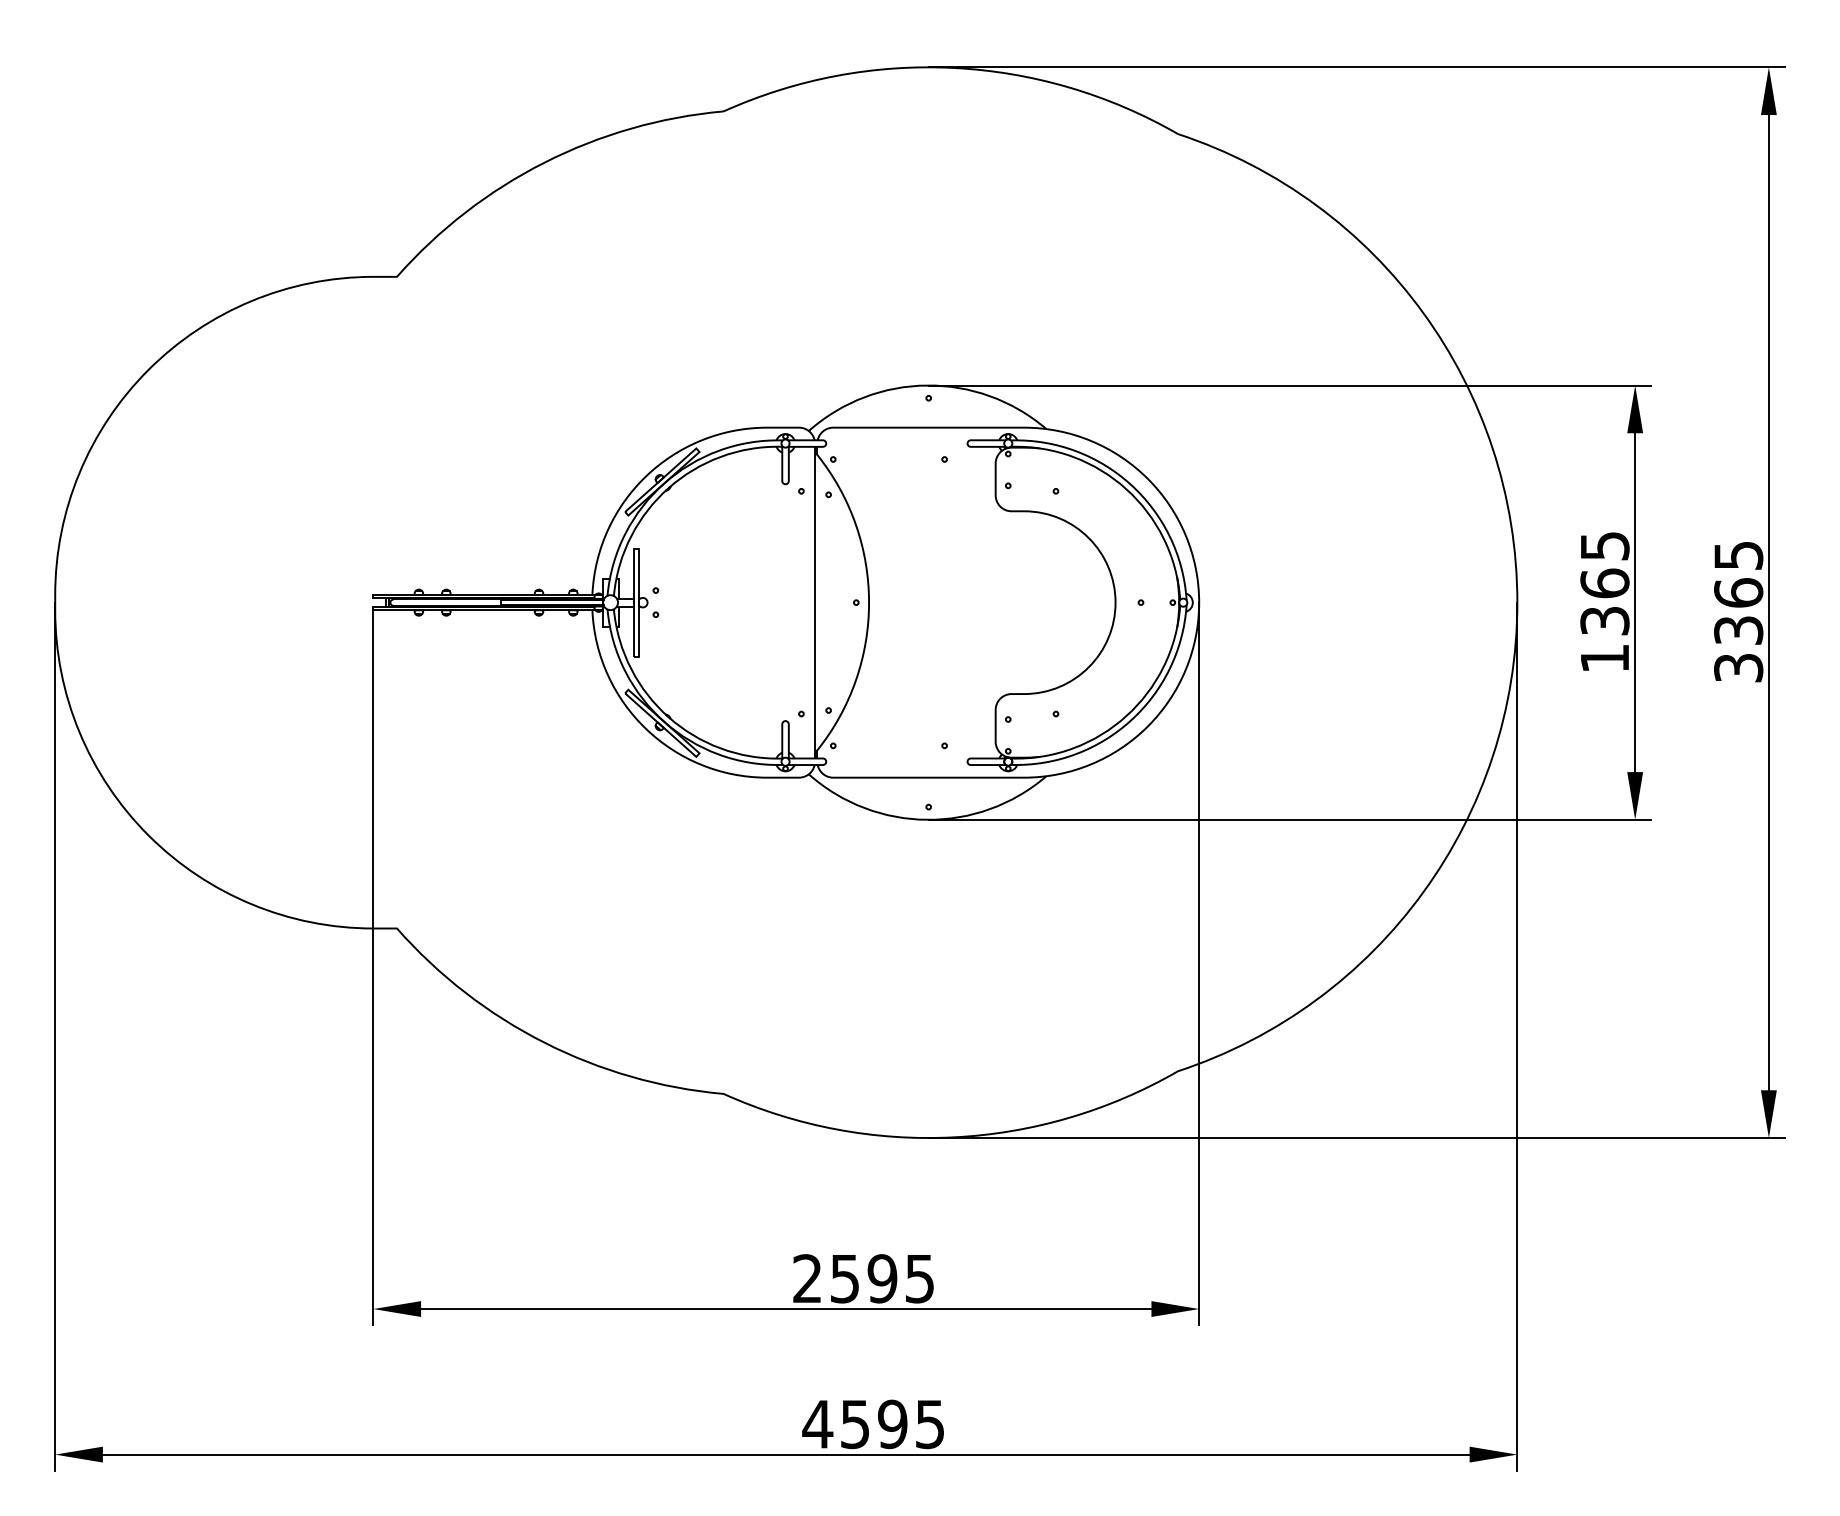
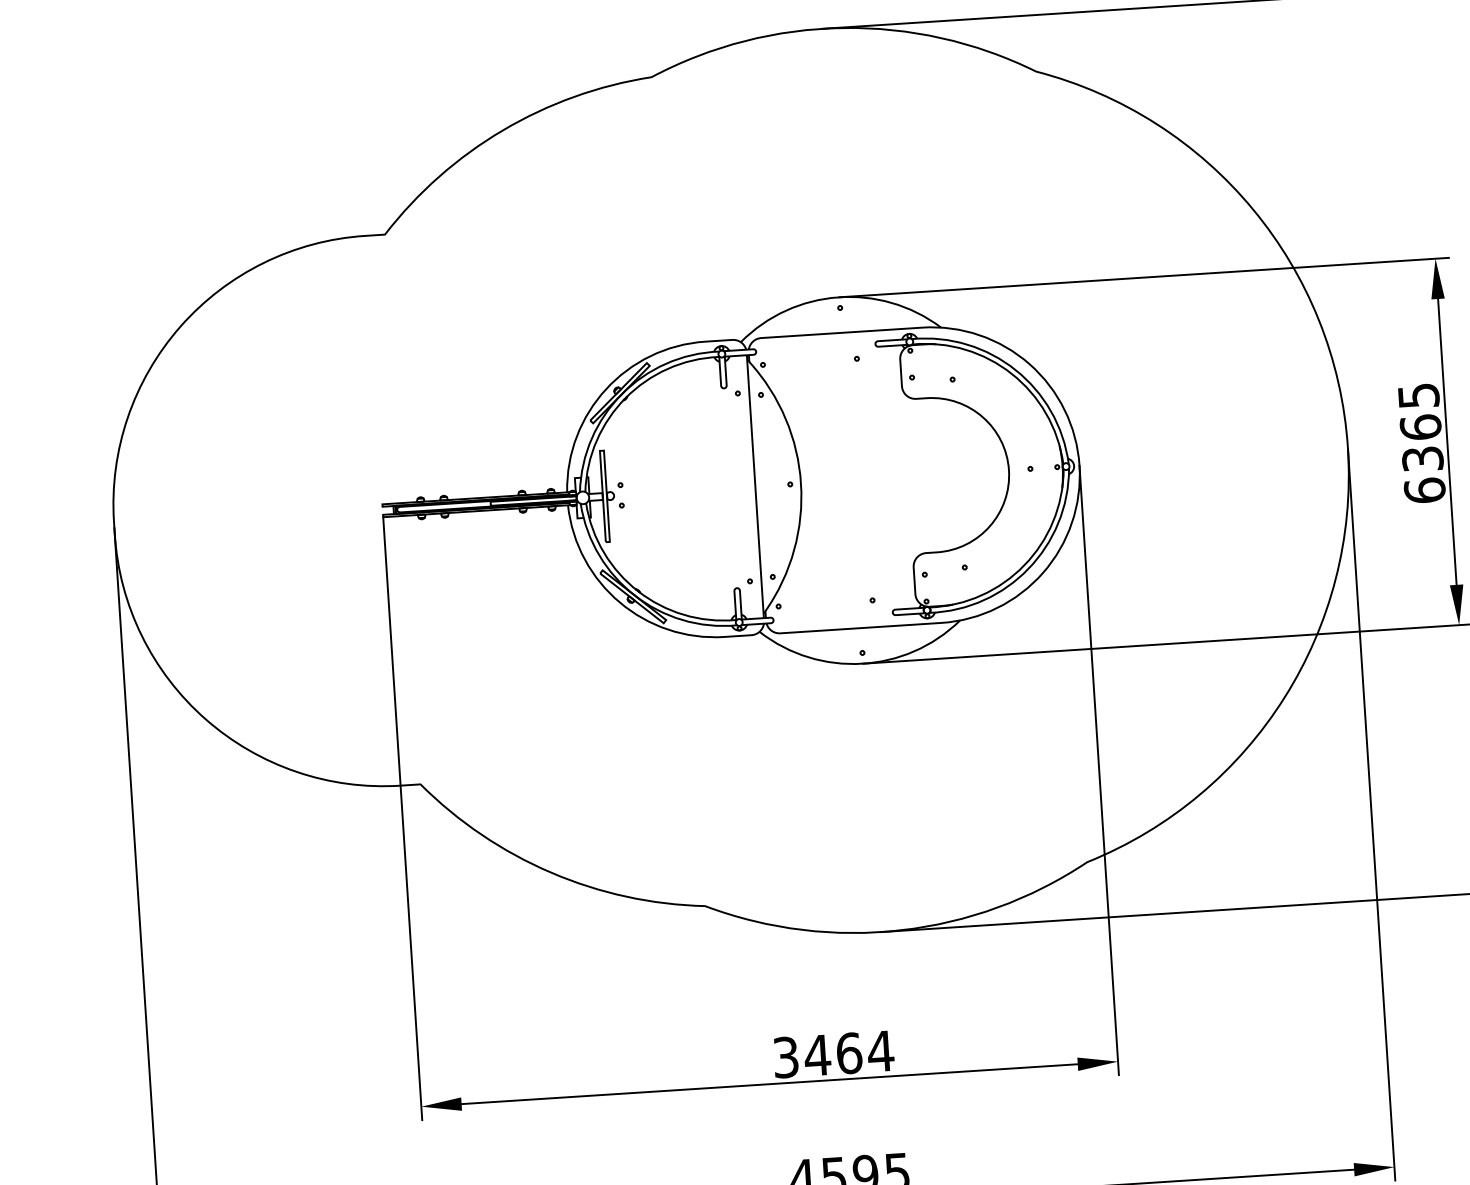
text: (1604, 657) -> (1424, 489), 1365 -> 6365
text: (864, 1278) -> (834, 1054), 2595 -> 3464

